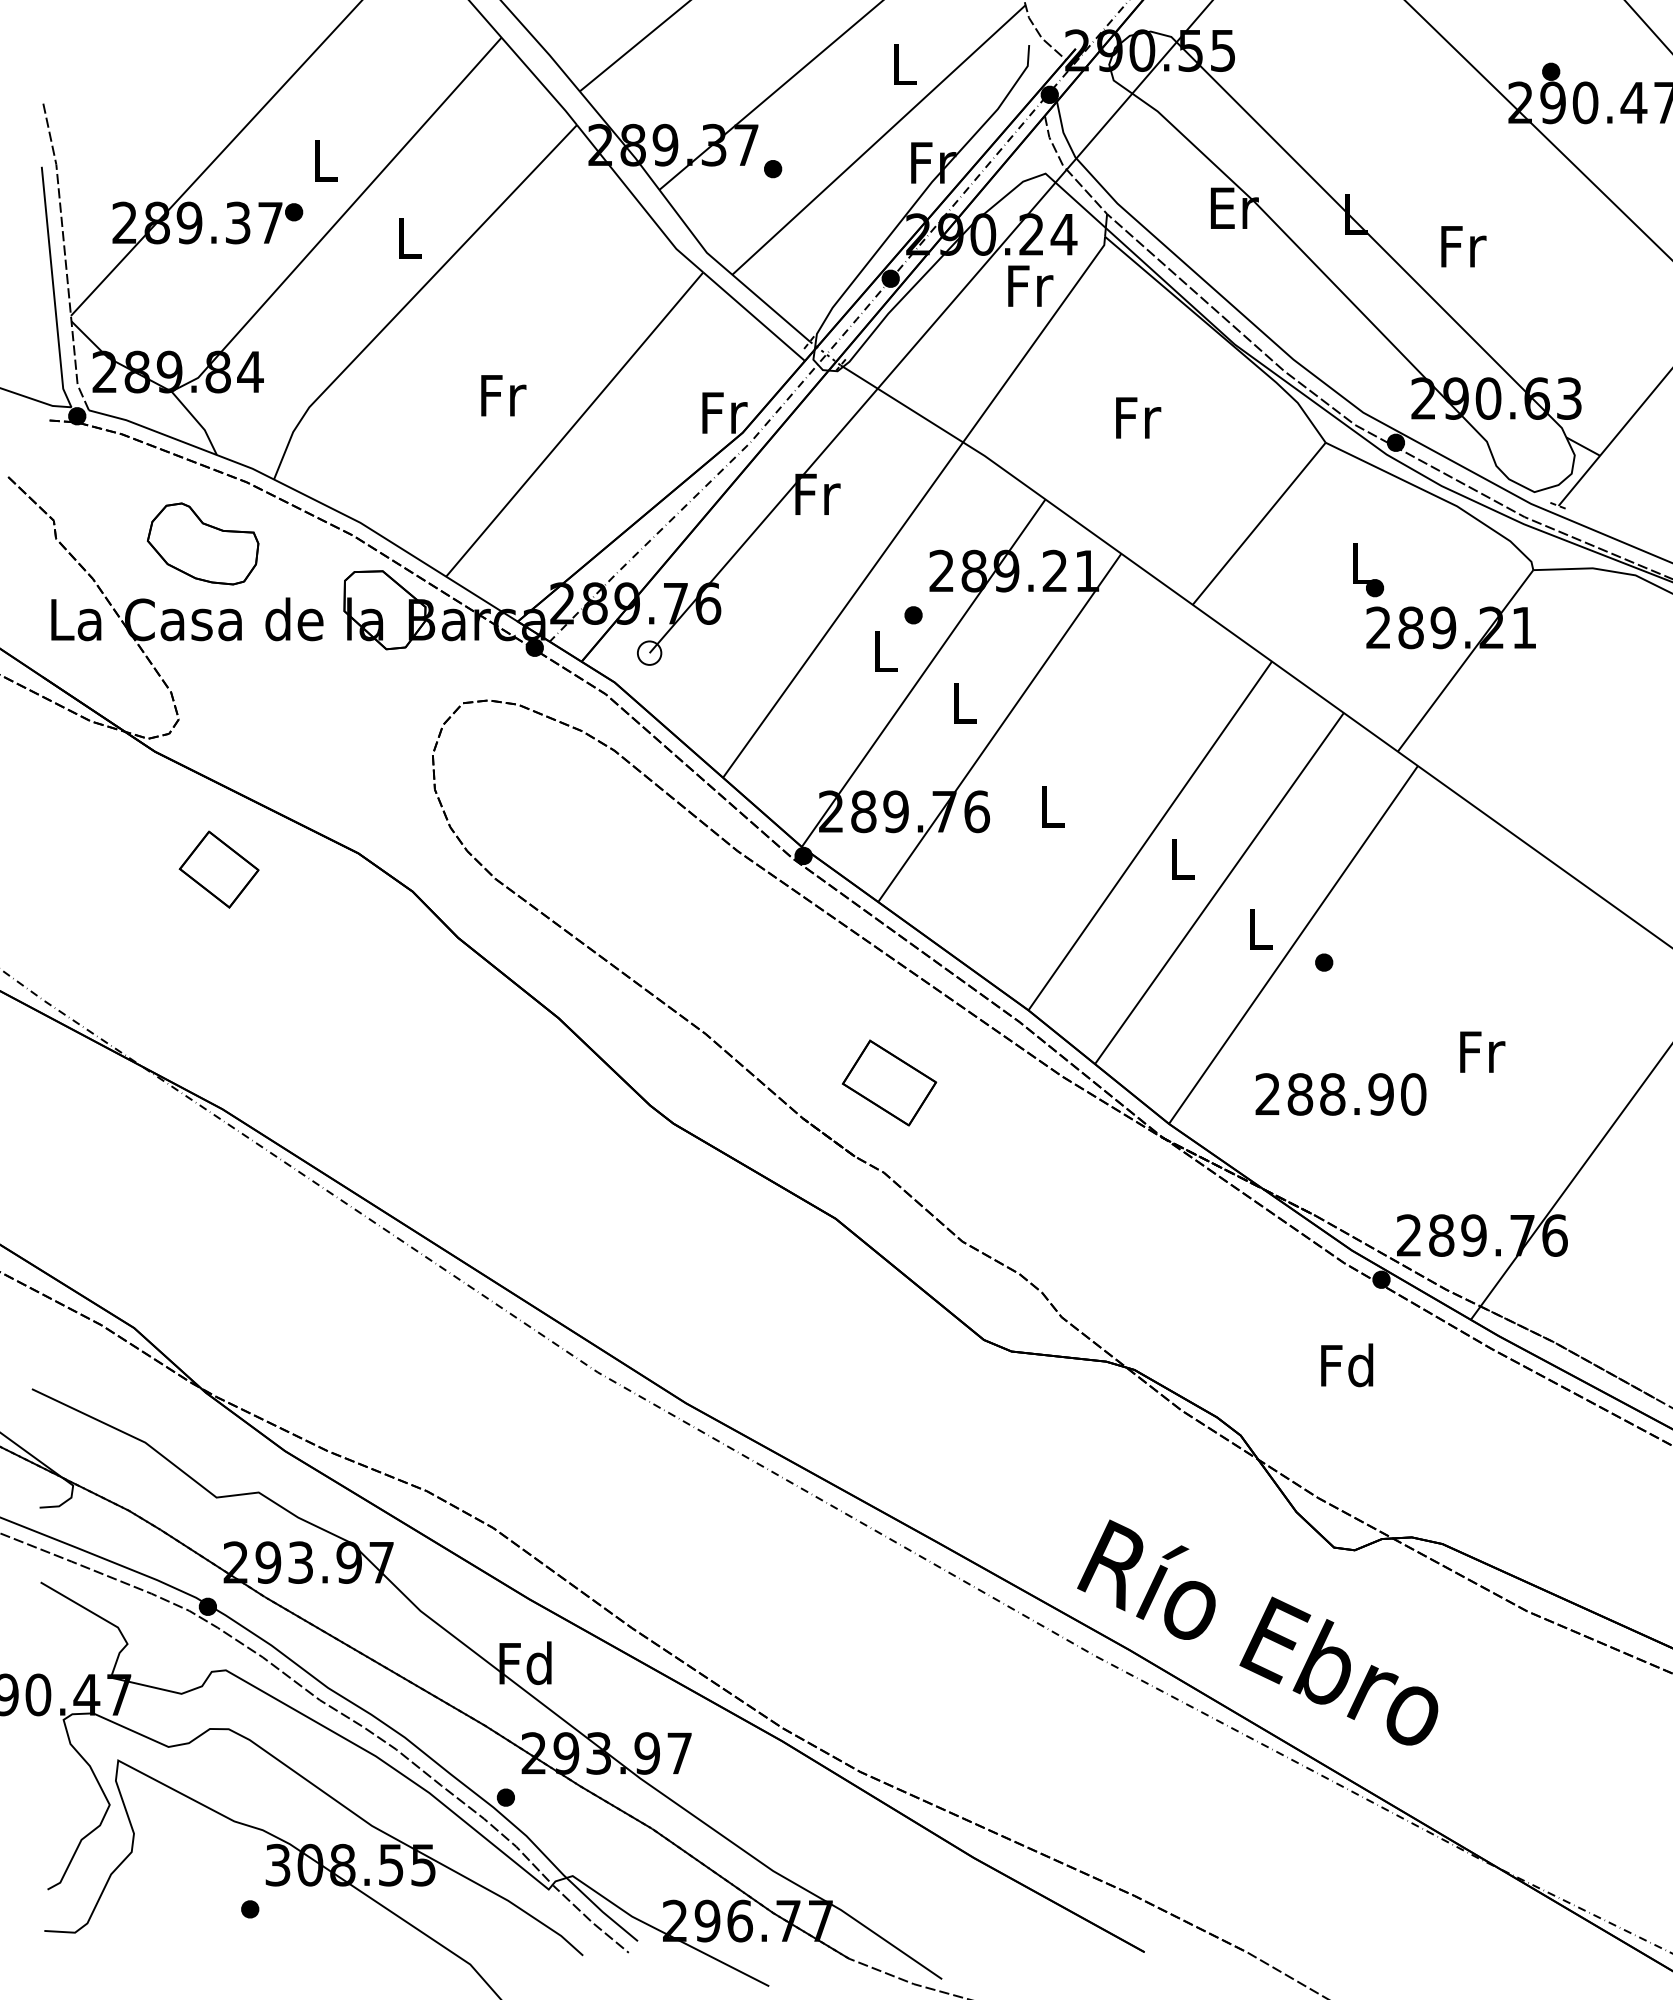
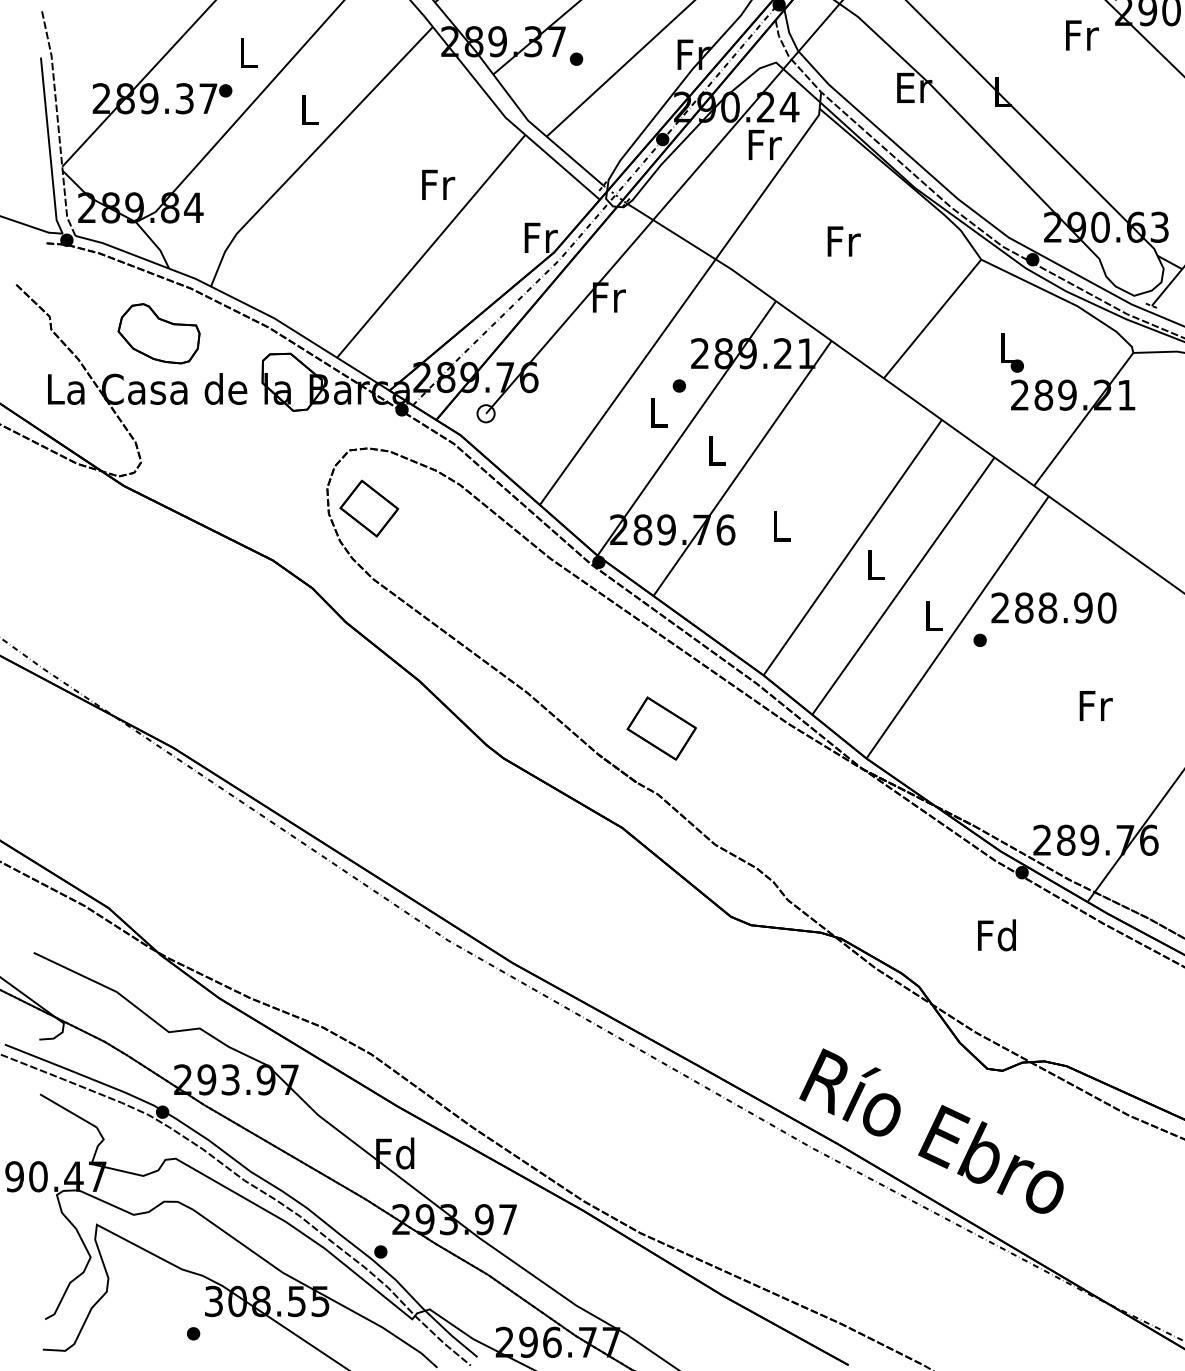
text: (1463, 246) -> (1082, 35), moved
text: (503, 395) -> (438, 184), moved
part: (218, 869) -> (368, 508), moved
text: (1340, 1094) -> (1053, 608), moved

